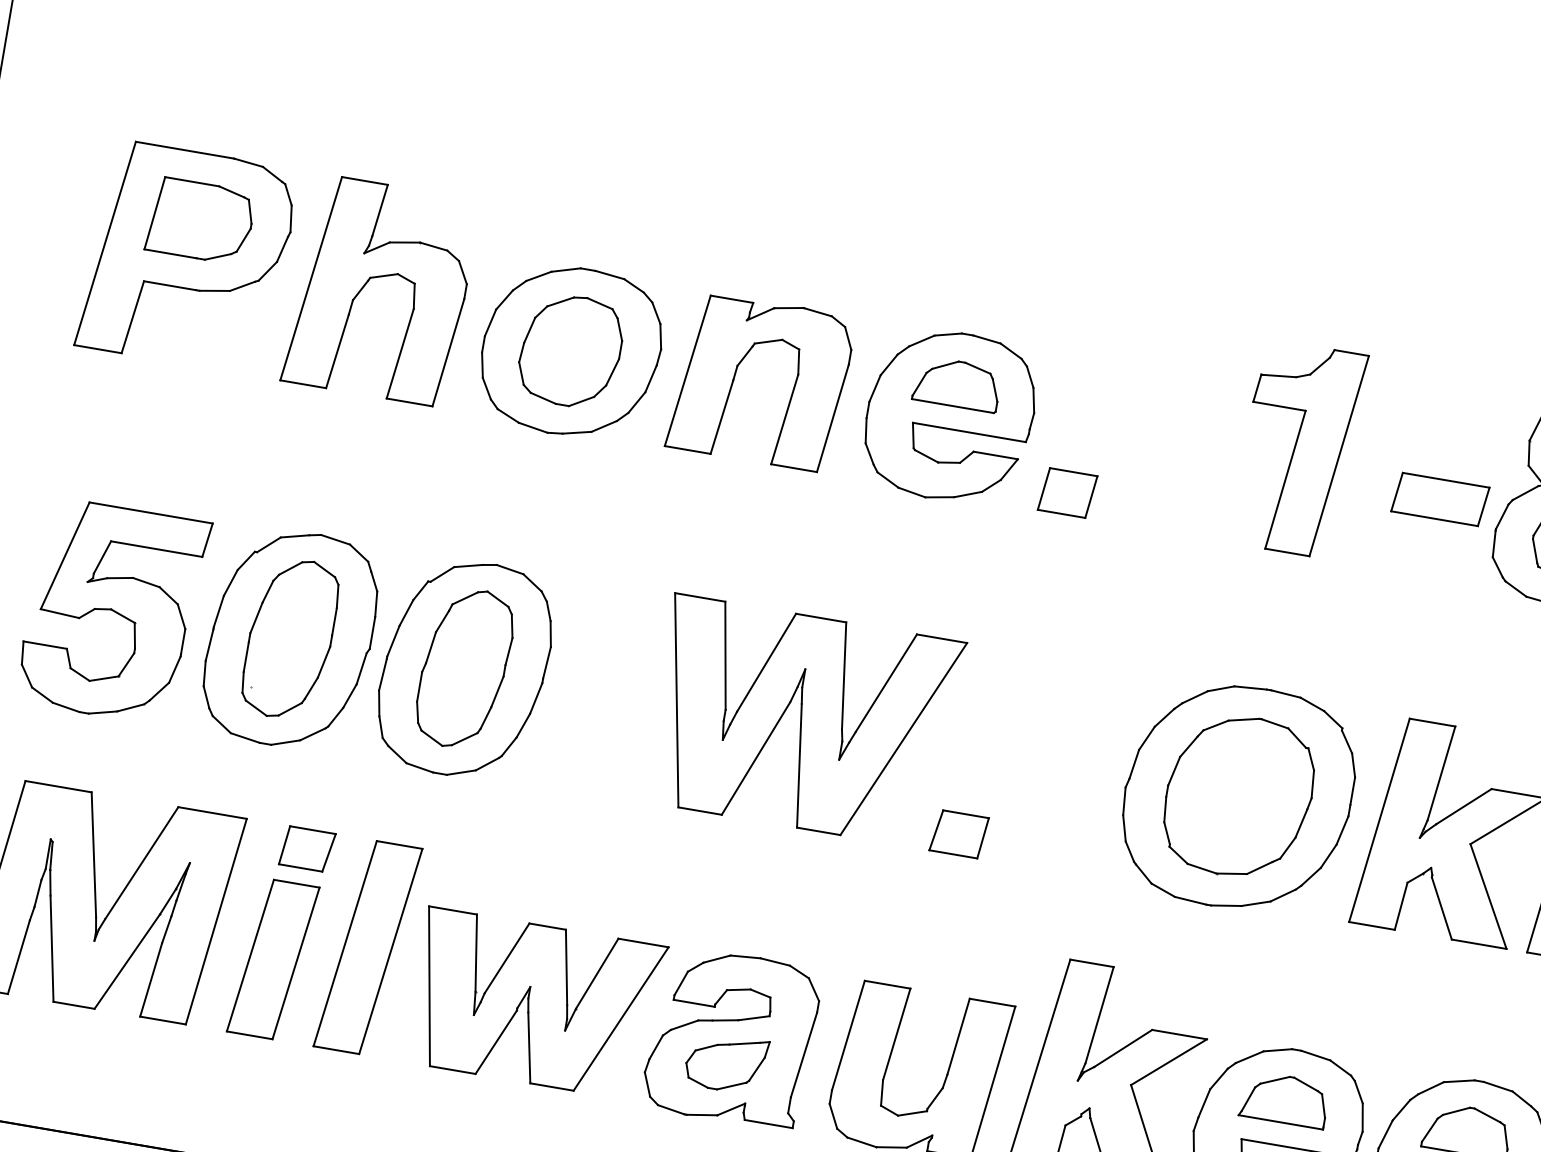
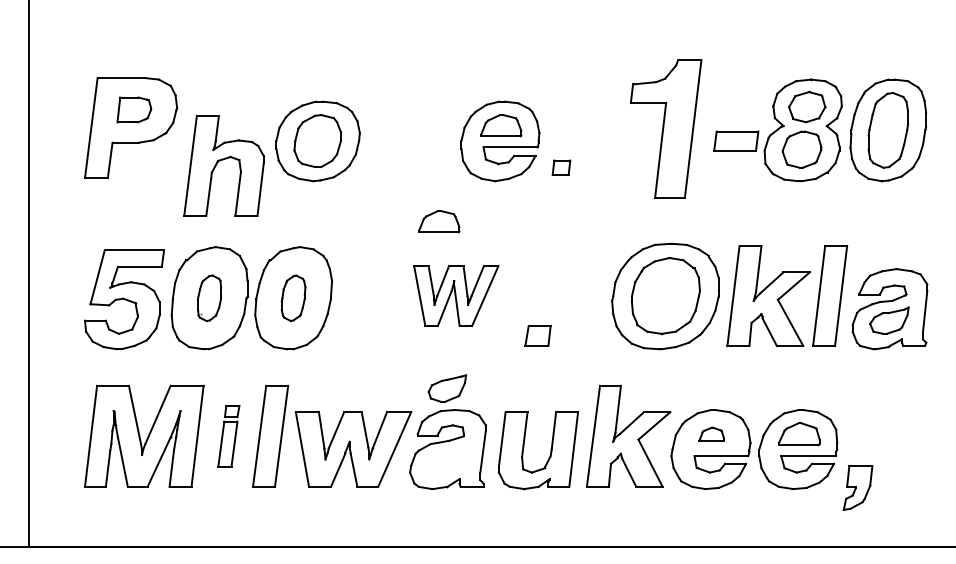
part: (201, 220) -> (134, 109), size x0.7
part: (379, 289) -> (223, 165), moved
part: (737, 375) -> (397, 139), removed
part: (1299, 448) -> (666, 128), size x1.4
part: (1067, 492) -> (561, 167), size x0.7
part: (795, 561) -> (439, 221), added
part: (290, 639) -> (209, 298), size x0.6
part: (464, 669) -> (293, 298), size x0.6
part: (804, 720) -> (456, 295), size x0.6
part: (280, 930) -> (228, 435), size x0.6
part: (726, 1062) -> (447, 388), moved
part: (1284, 1100) -> (711, 434), size x0.6

